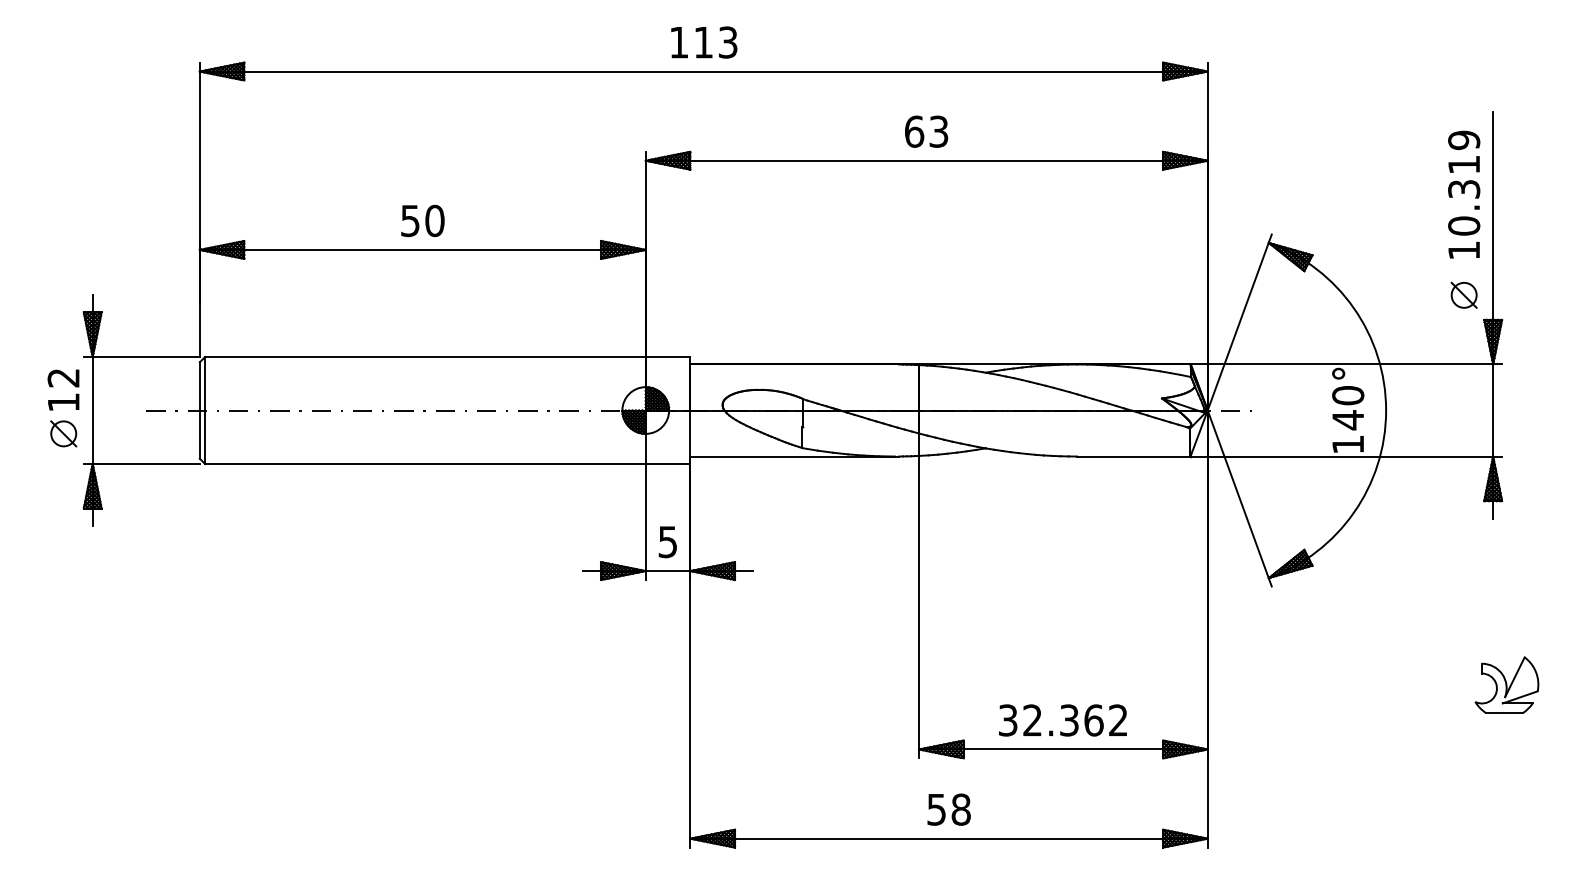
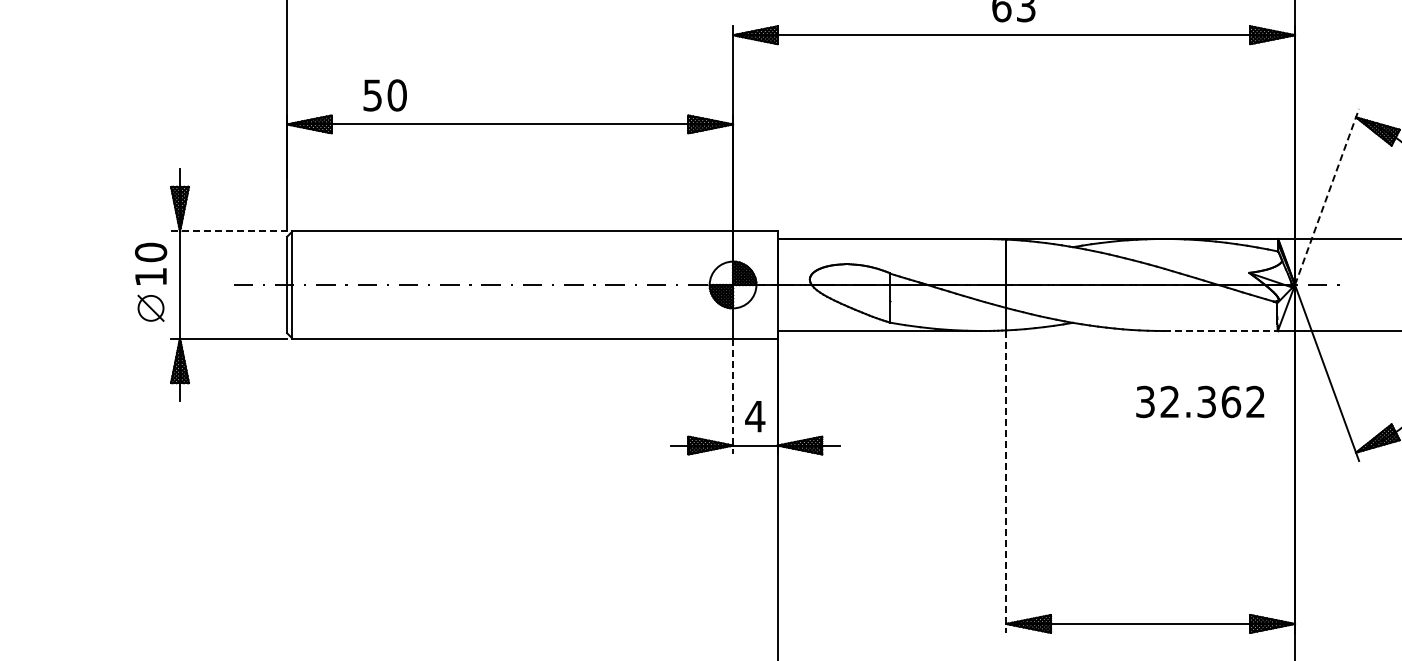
text: (422, 220) -> (384, 94), moved
line: (1239, 322) -> (1326, 196), solid -> dashed
line: (141, 356) -> (228, 230), solid -> dashed
text: (63, 377) -> (150, 251), 12 -> 10
line: (1133, 456) -> (1220, 330), solid -> dashed
line: (645, 522) -> (732, 396), solid -> dashed
text: (667, 542) -> (754, 416), 5 -> 4
line: (919, 607) -> (1006, 481), solid -> dashed
text: (1062, 720) -> (1199, 401), moved

